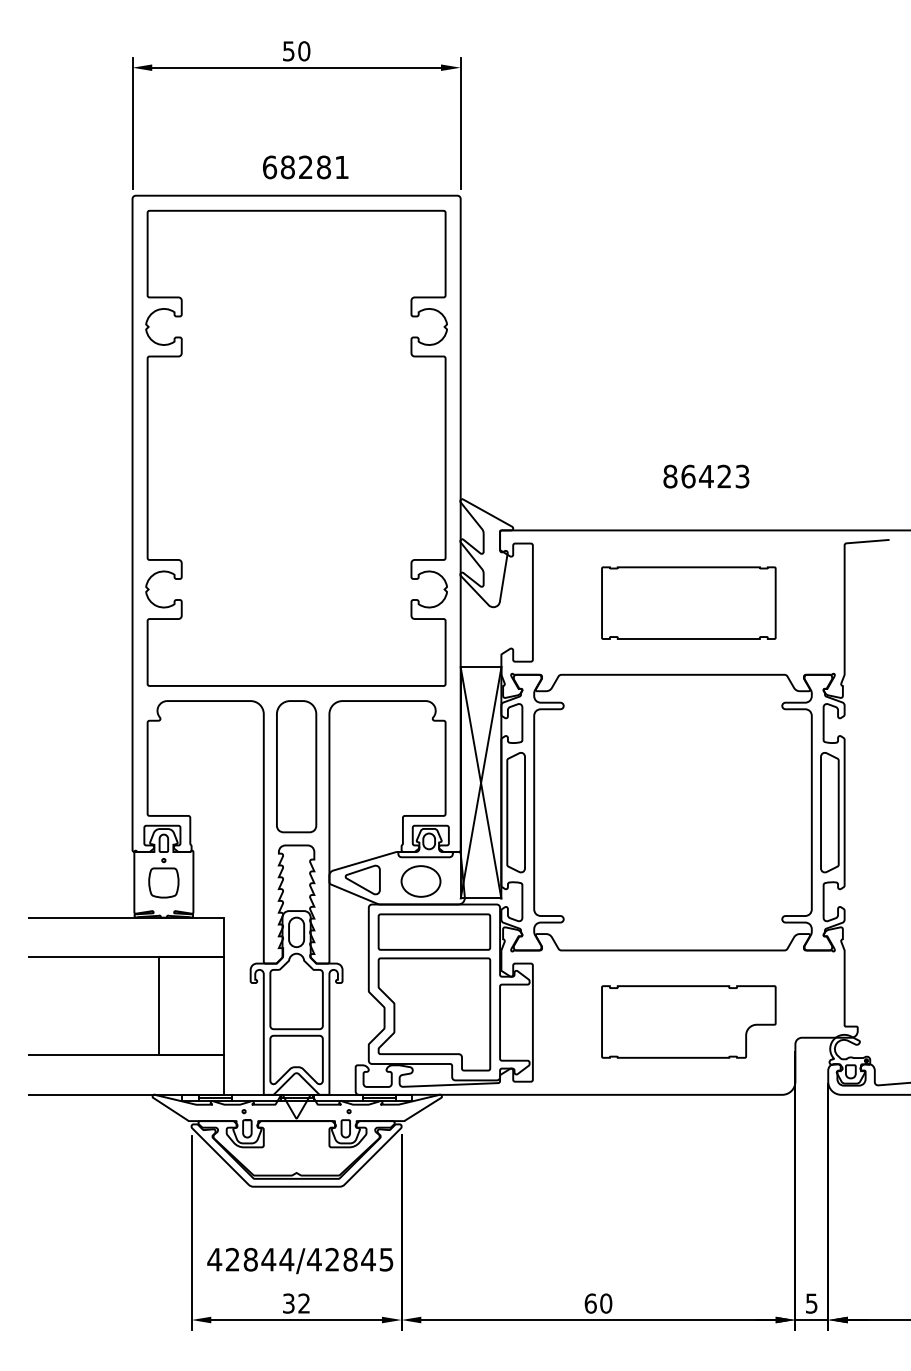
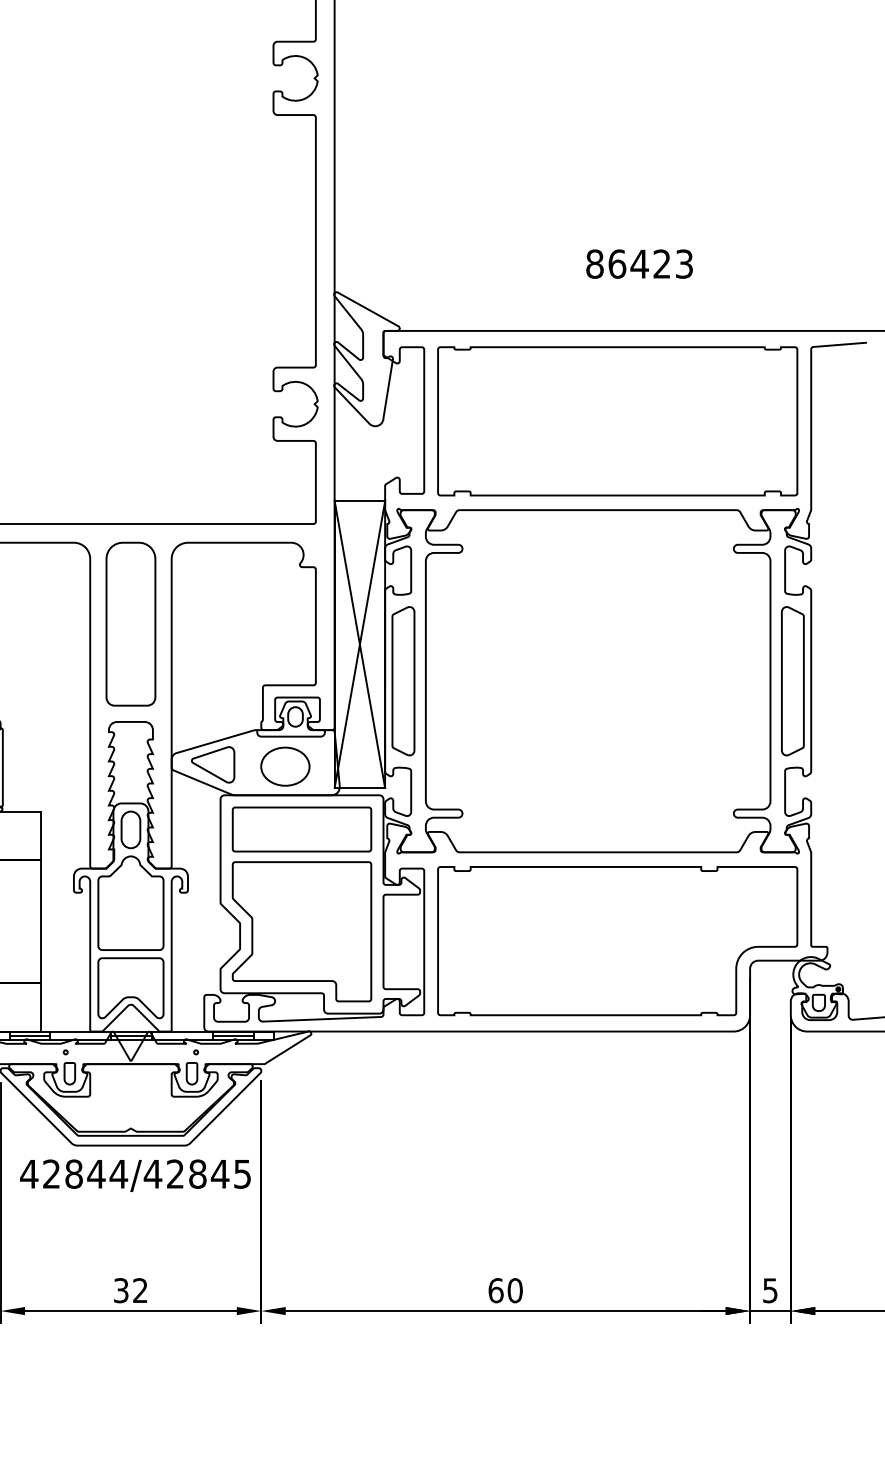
part: (688, 602) -> (617, 420), size x1.67
part: (688, 1021) -> (617, 940), size x1.67
text: (300, 1260) -> (135, 1175), moved

